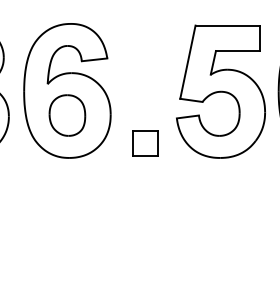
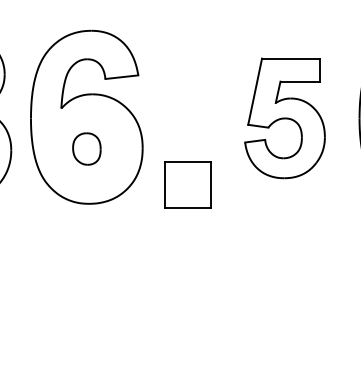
part: (220, 91) -> (284, 118), size x0.7
part: (67, 115) -> (86, 148), size x0.6
part: (145, 143) -> (187, 185), size x1.4

